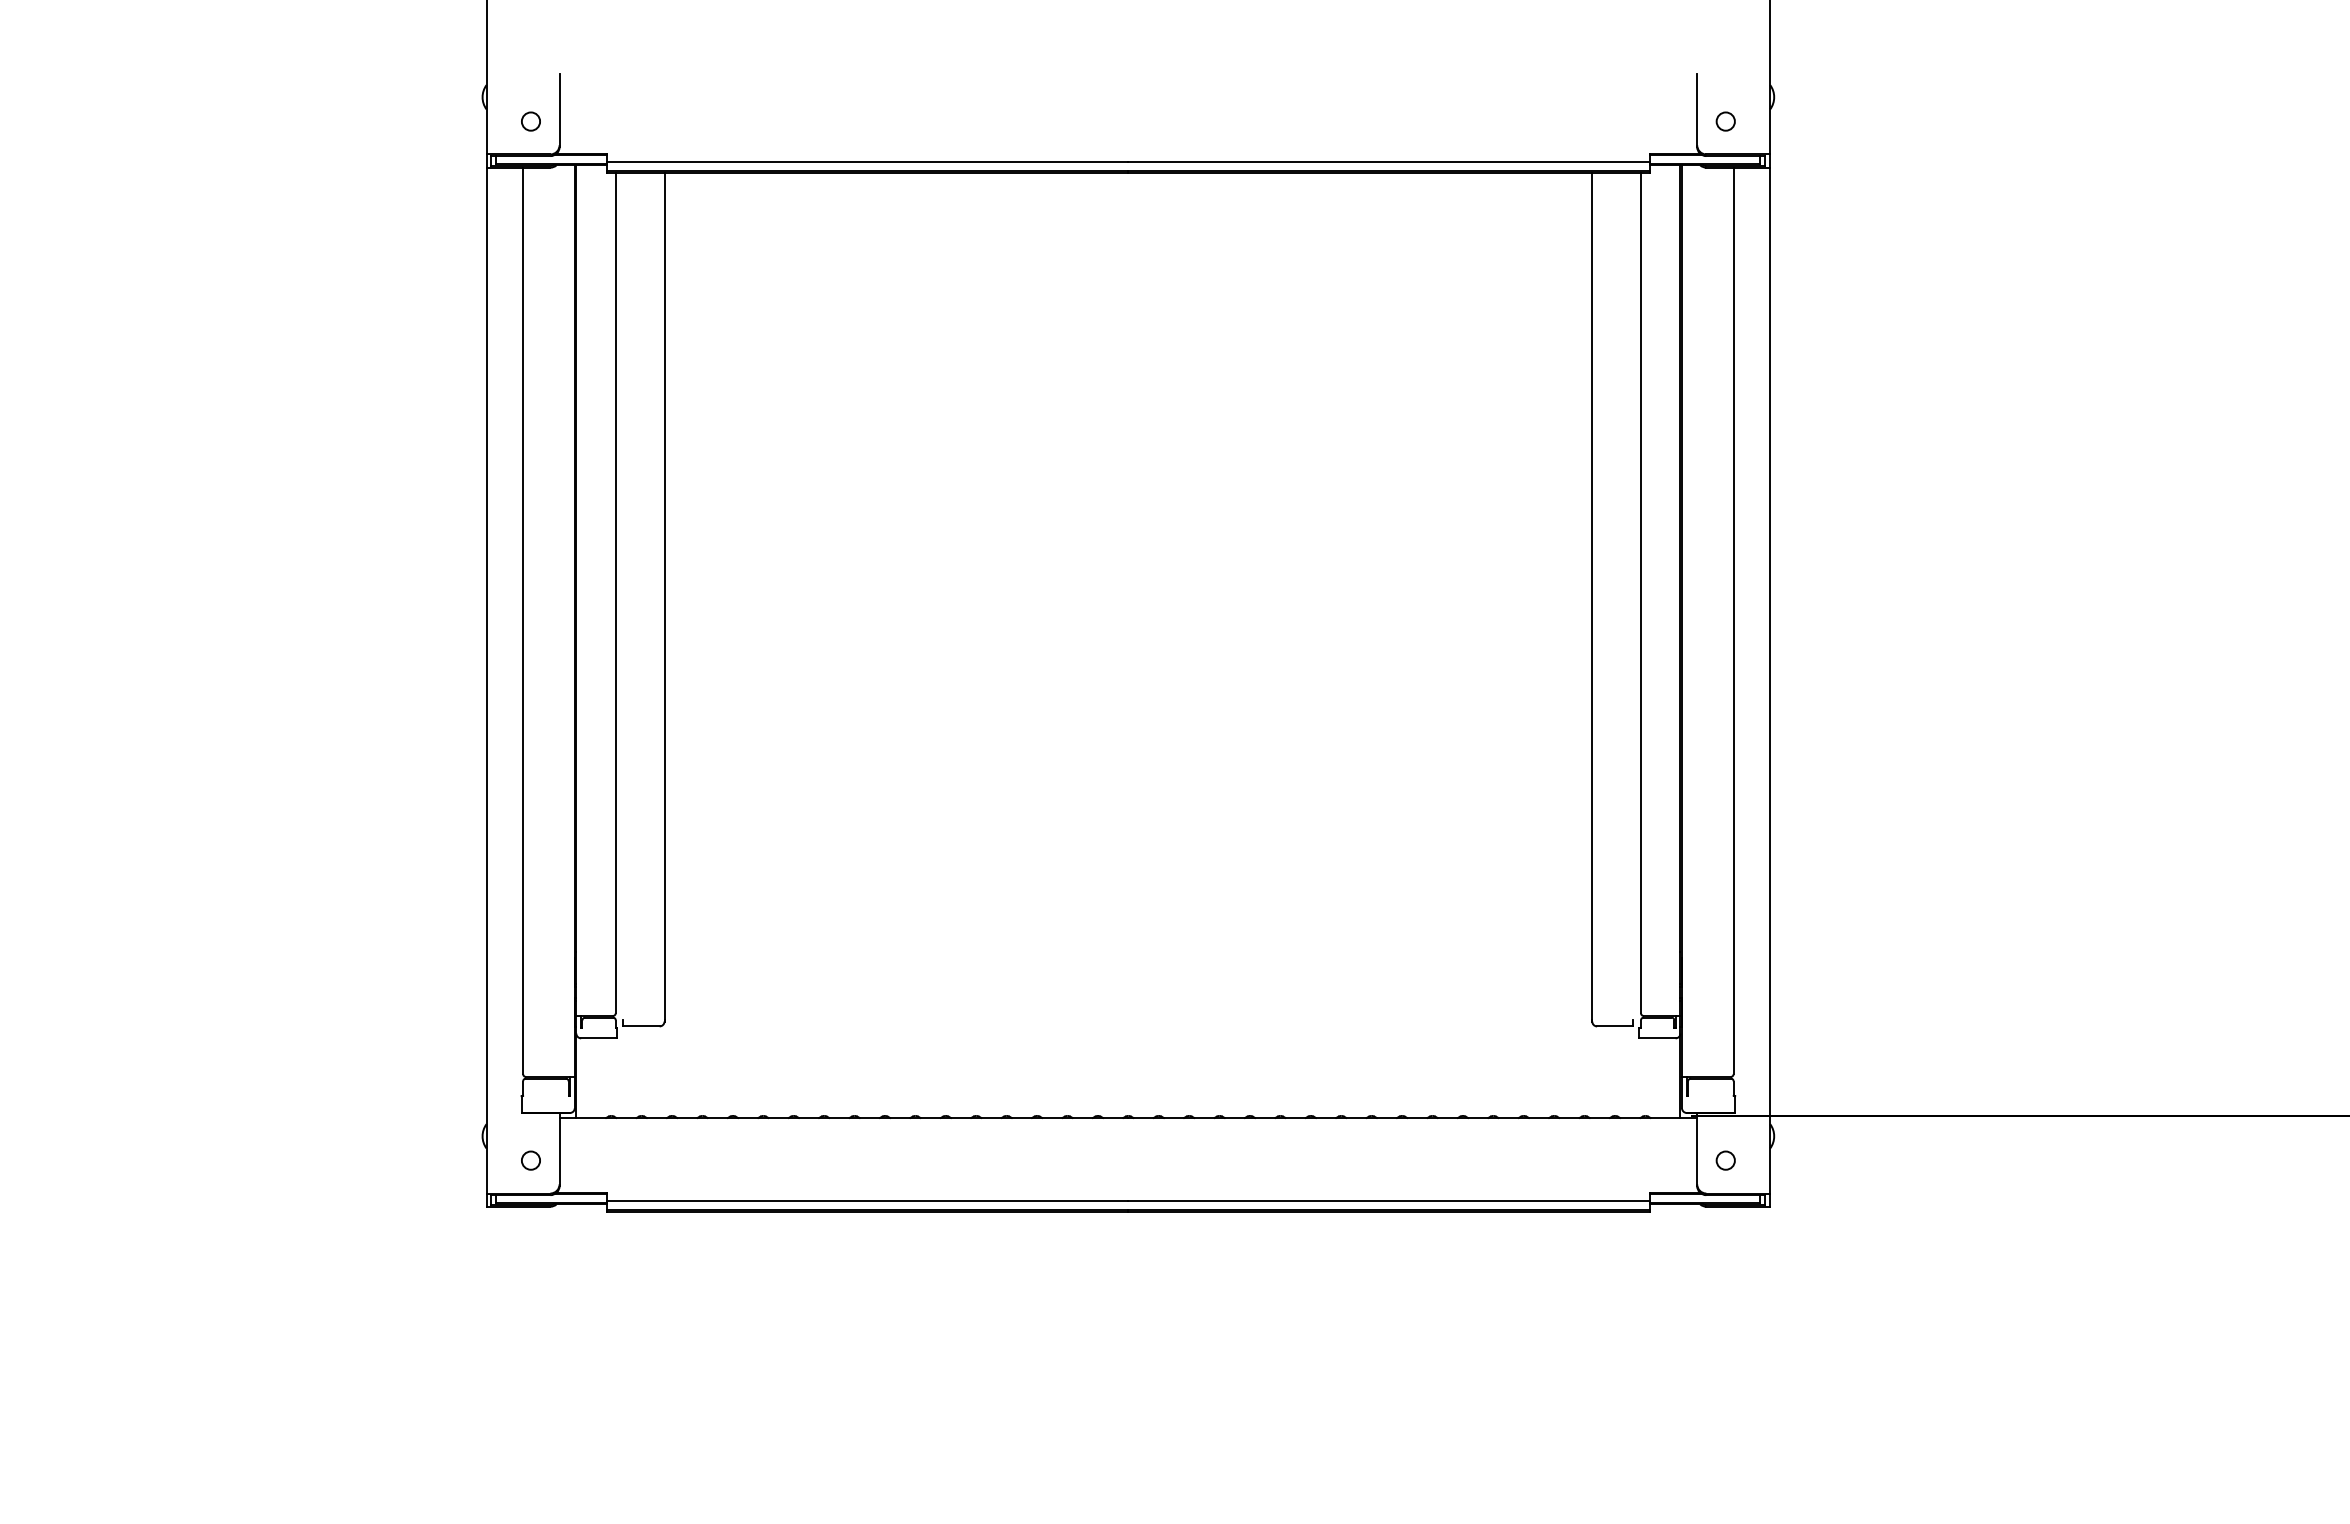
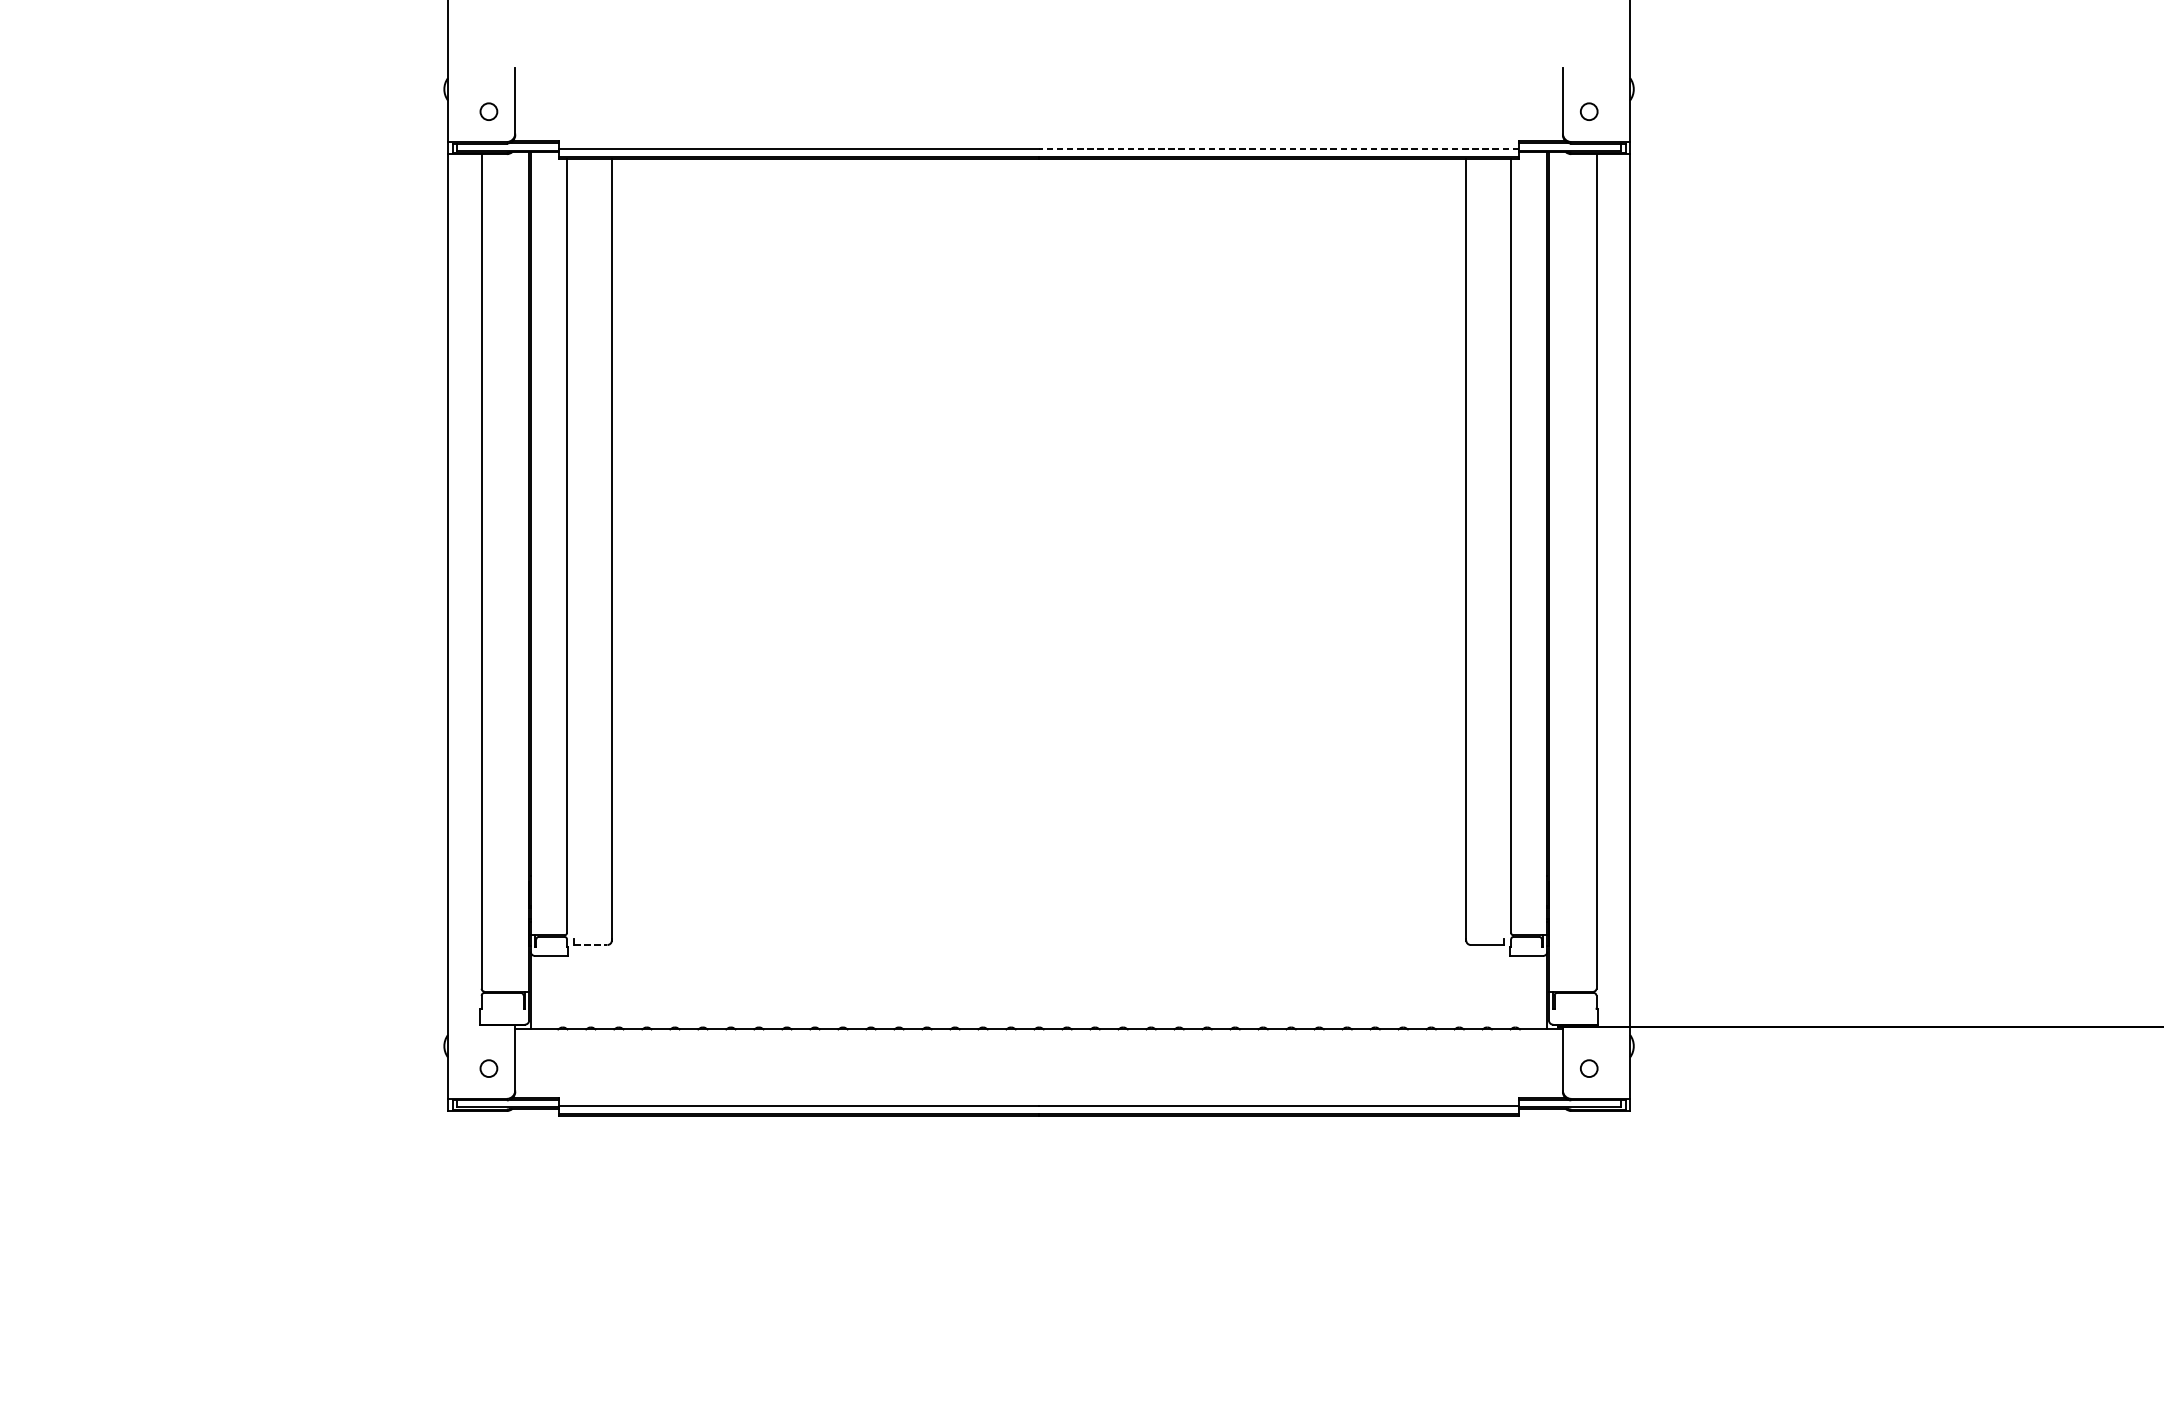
line: (1389, 162) -> (1279, 149), solid -> dashed
line: (642, 1026) -> (591, 945), solid -> dashed

